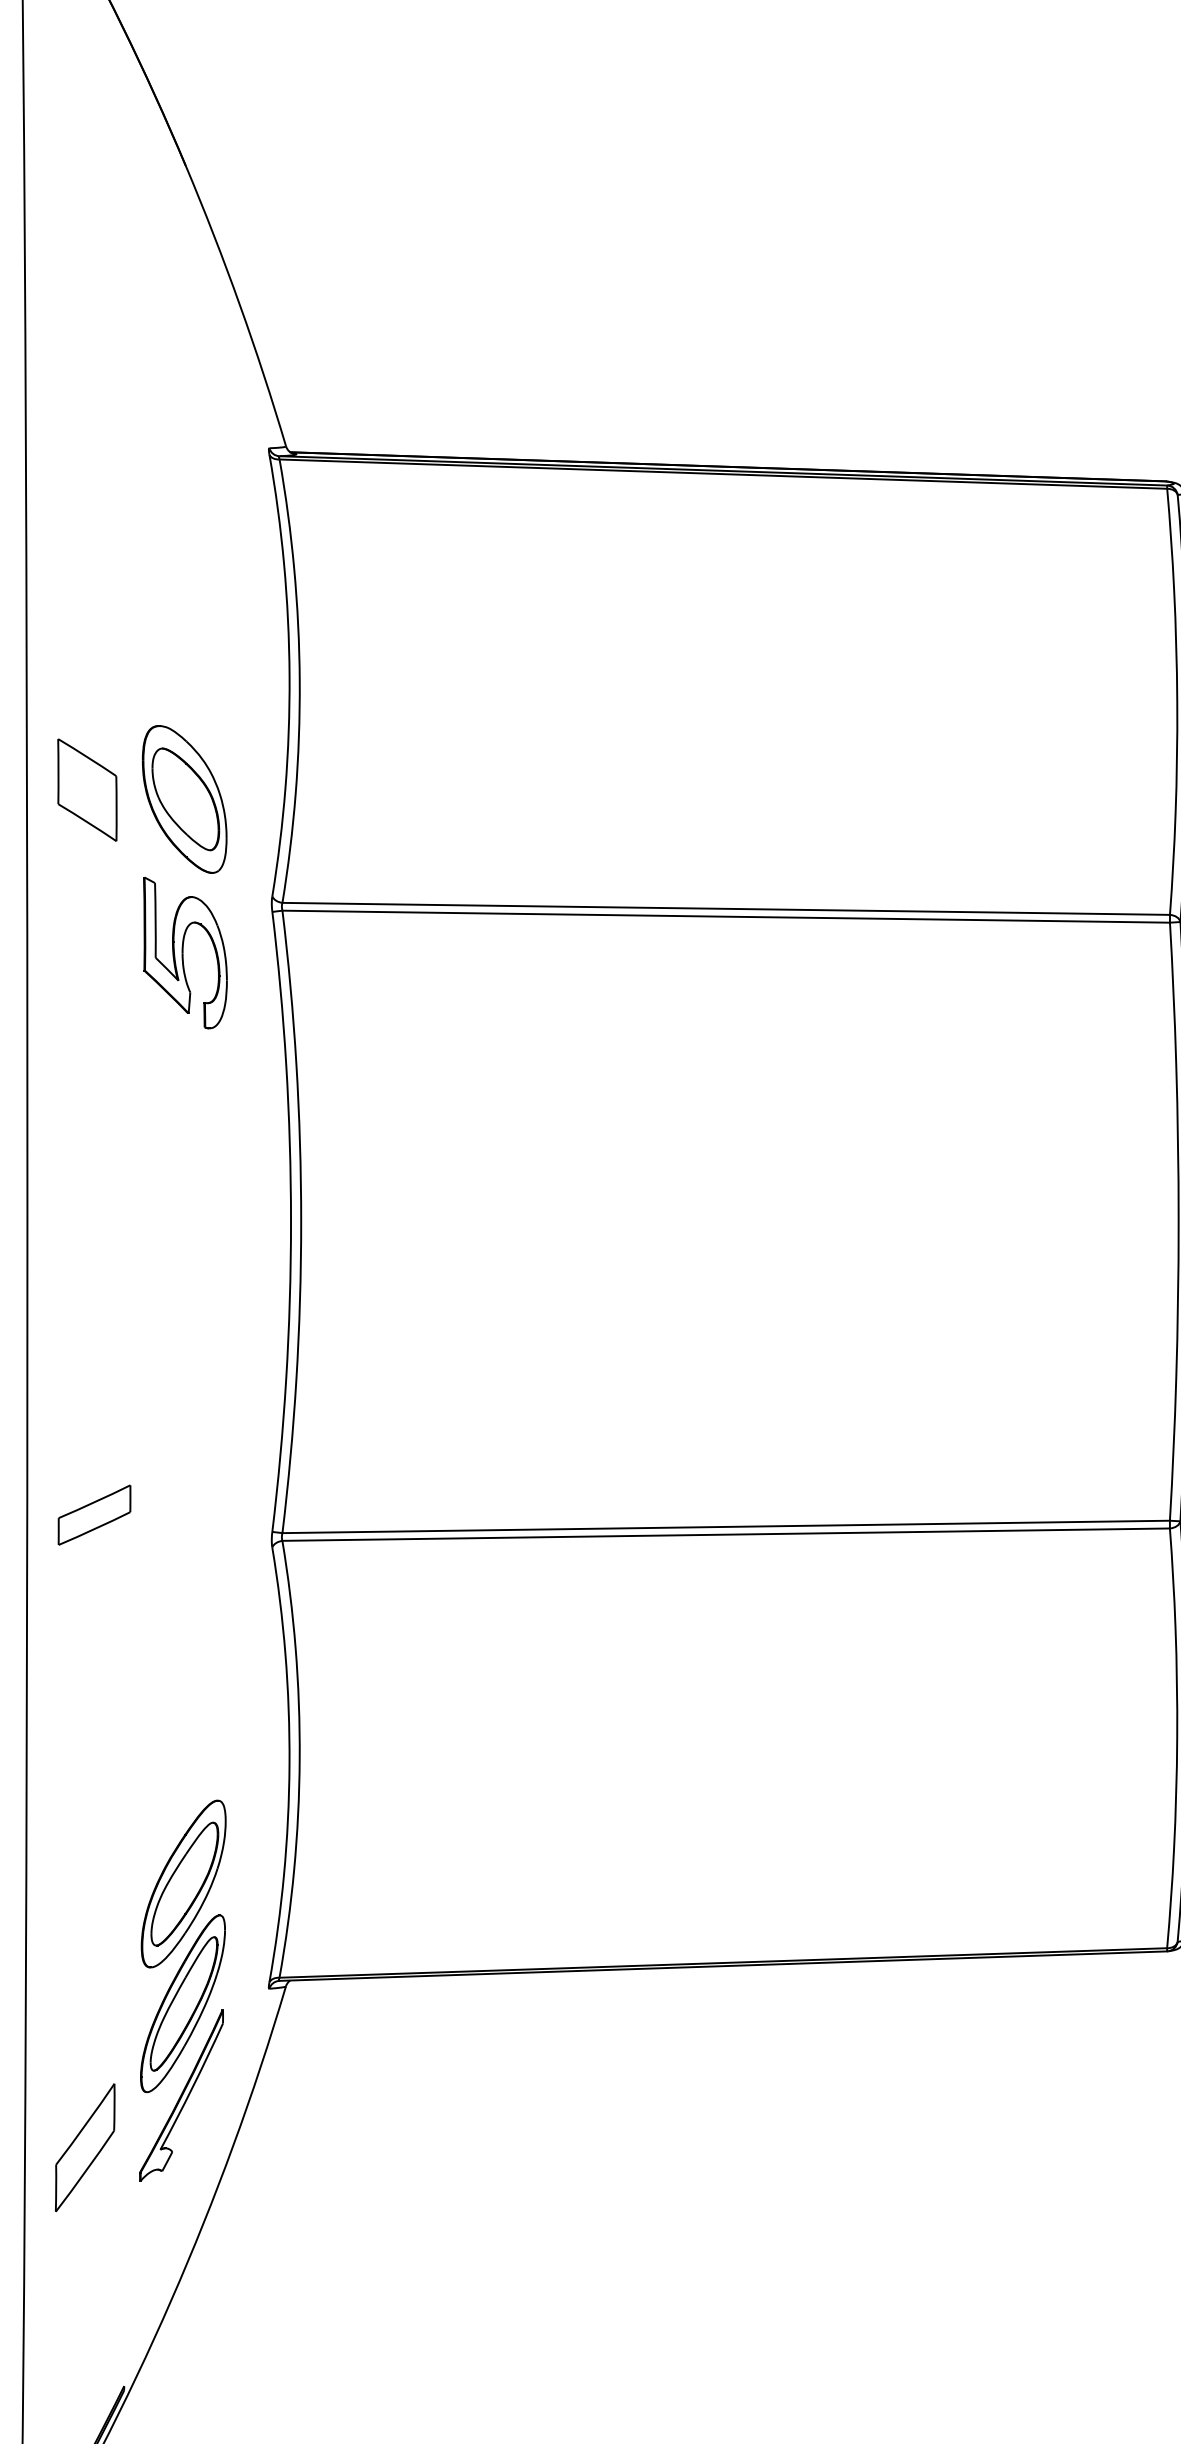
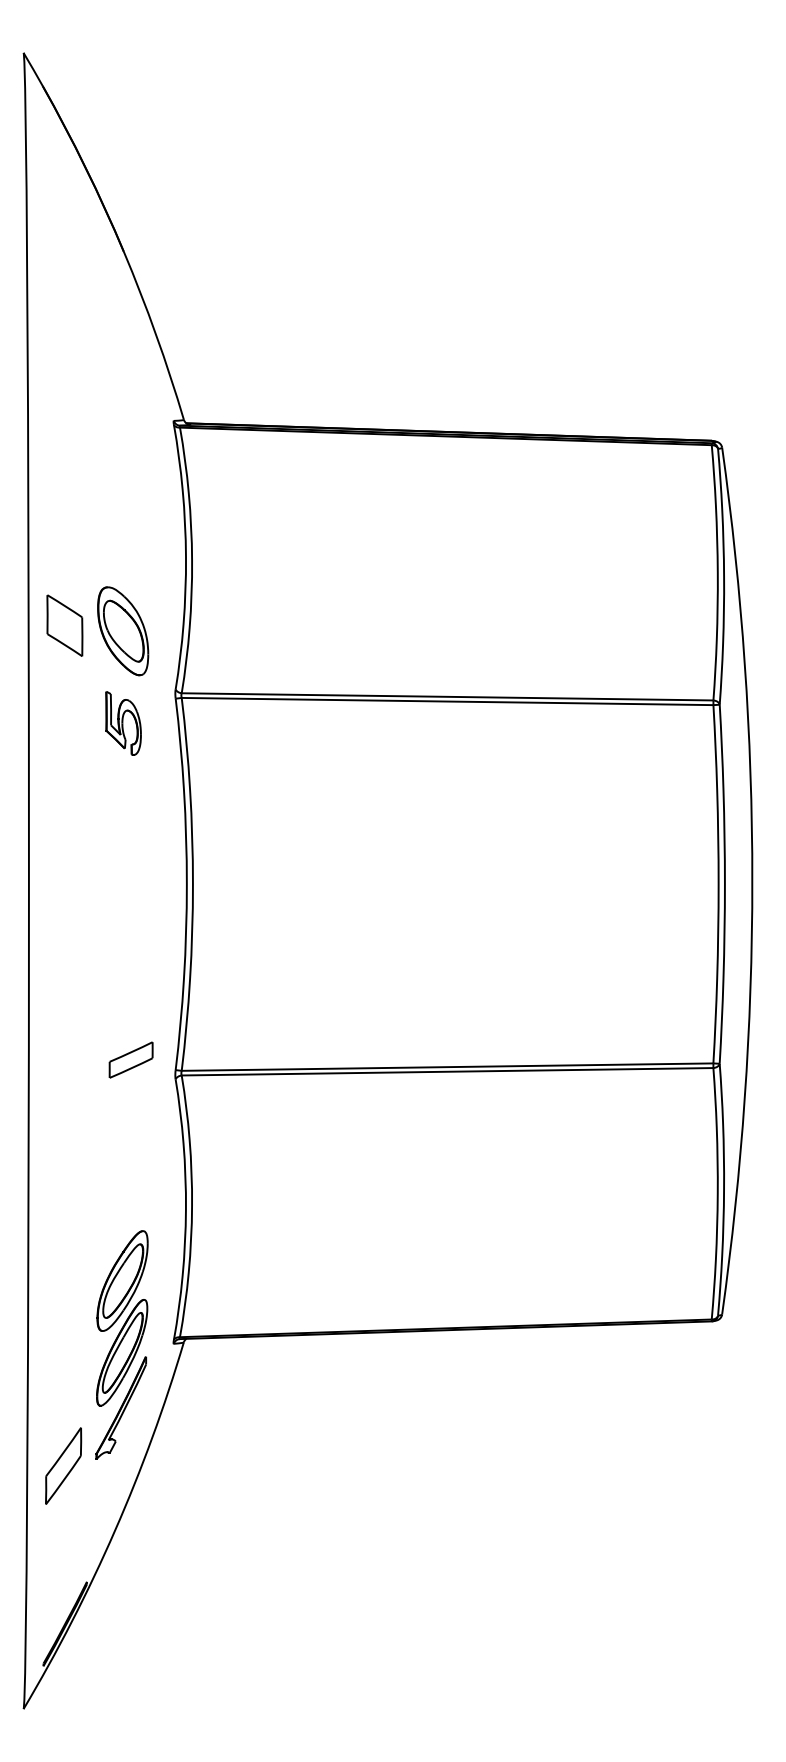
part: (185, 953) -> (123, 723), size x0.7
part: (93, 1514) -> (130, 1059), moved
part: (85, 2146) -> (63, 1465), moved

